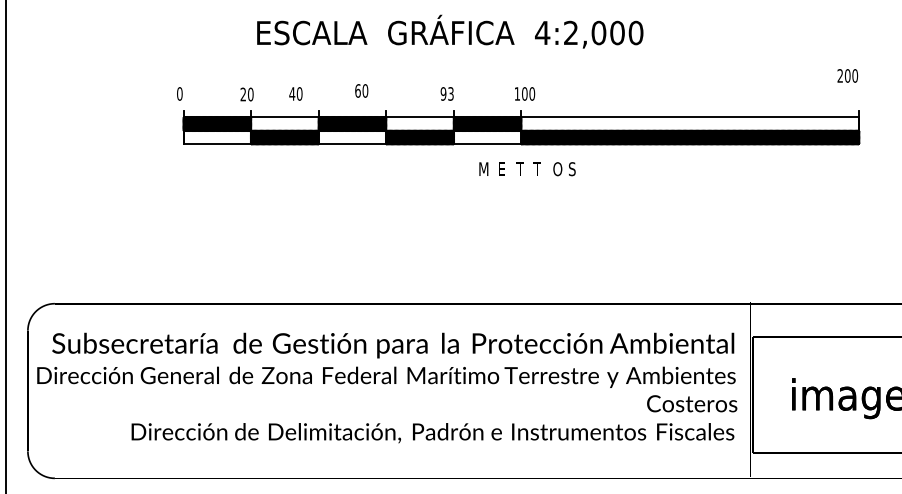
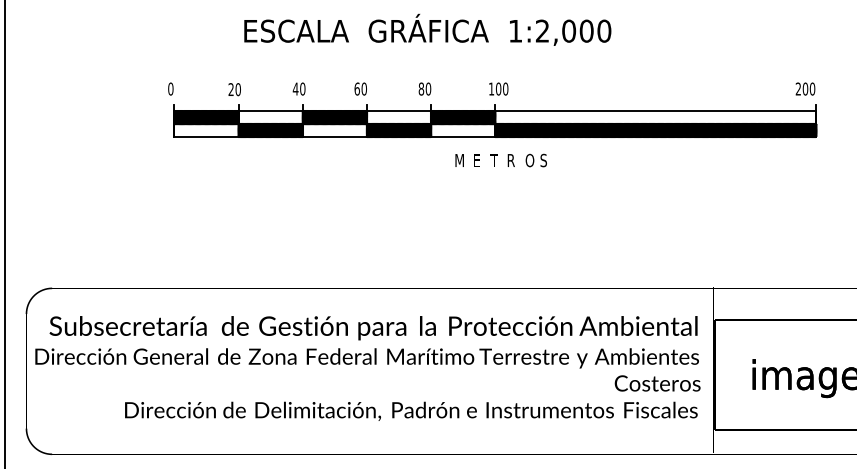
text: (542, 32) -> (515, 30), 4:2,000 -> 1:2,000
text: (847, 75) -> (805, 88), moved
text: (361, 90) -> (360, 88), moved
text: (295, 93) -> (298, 88), moved
text: (446, 93) -> (424, 88), 93 -> 80
text: (537, 168) -> (510, 159), T -> R

